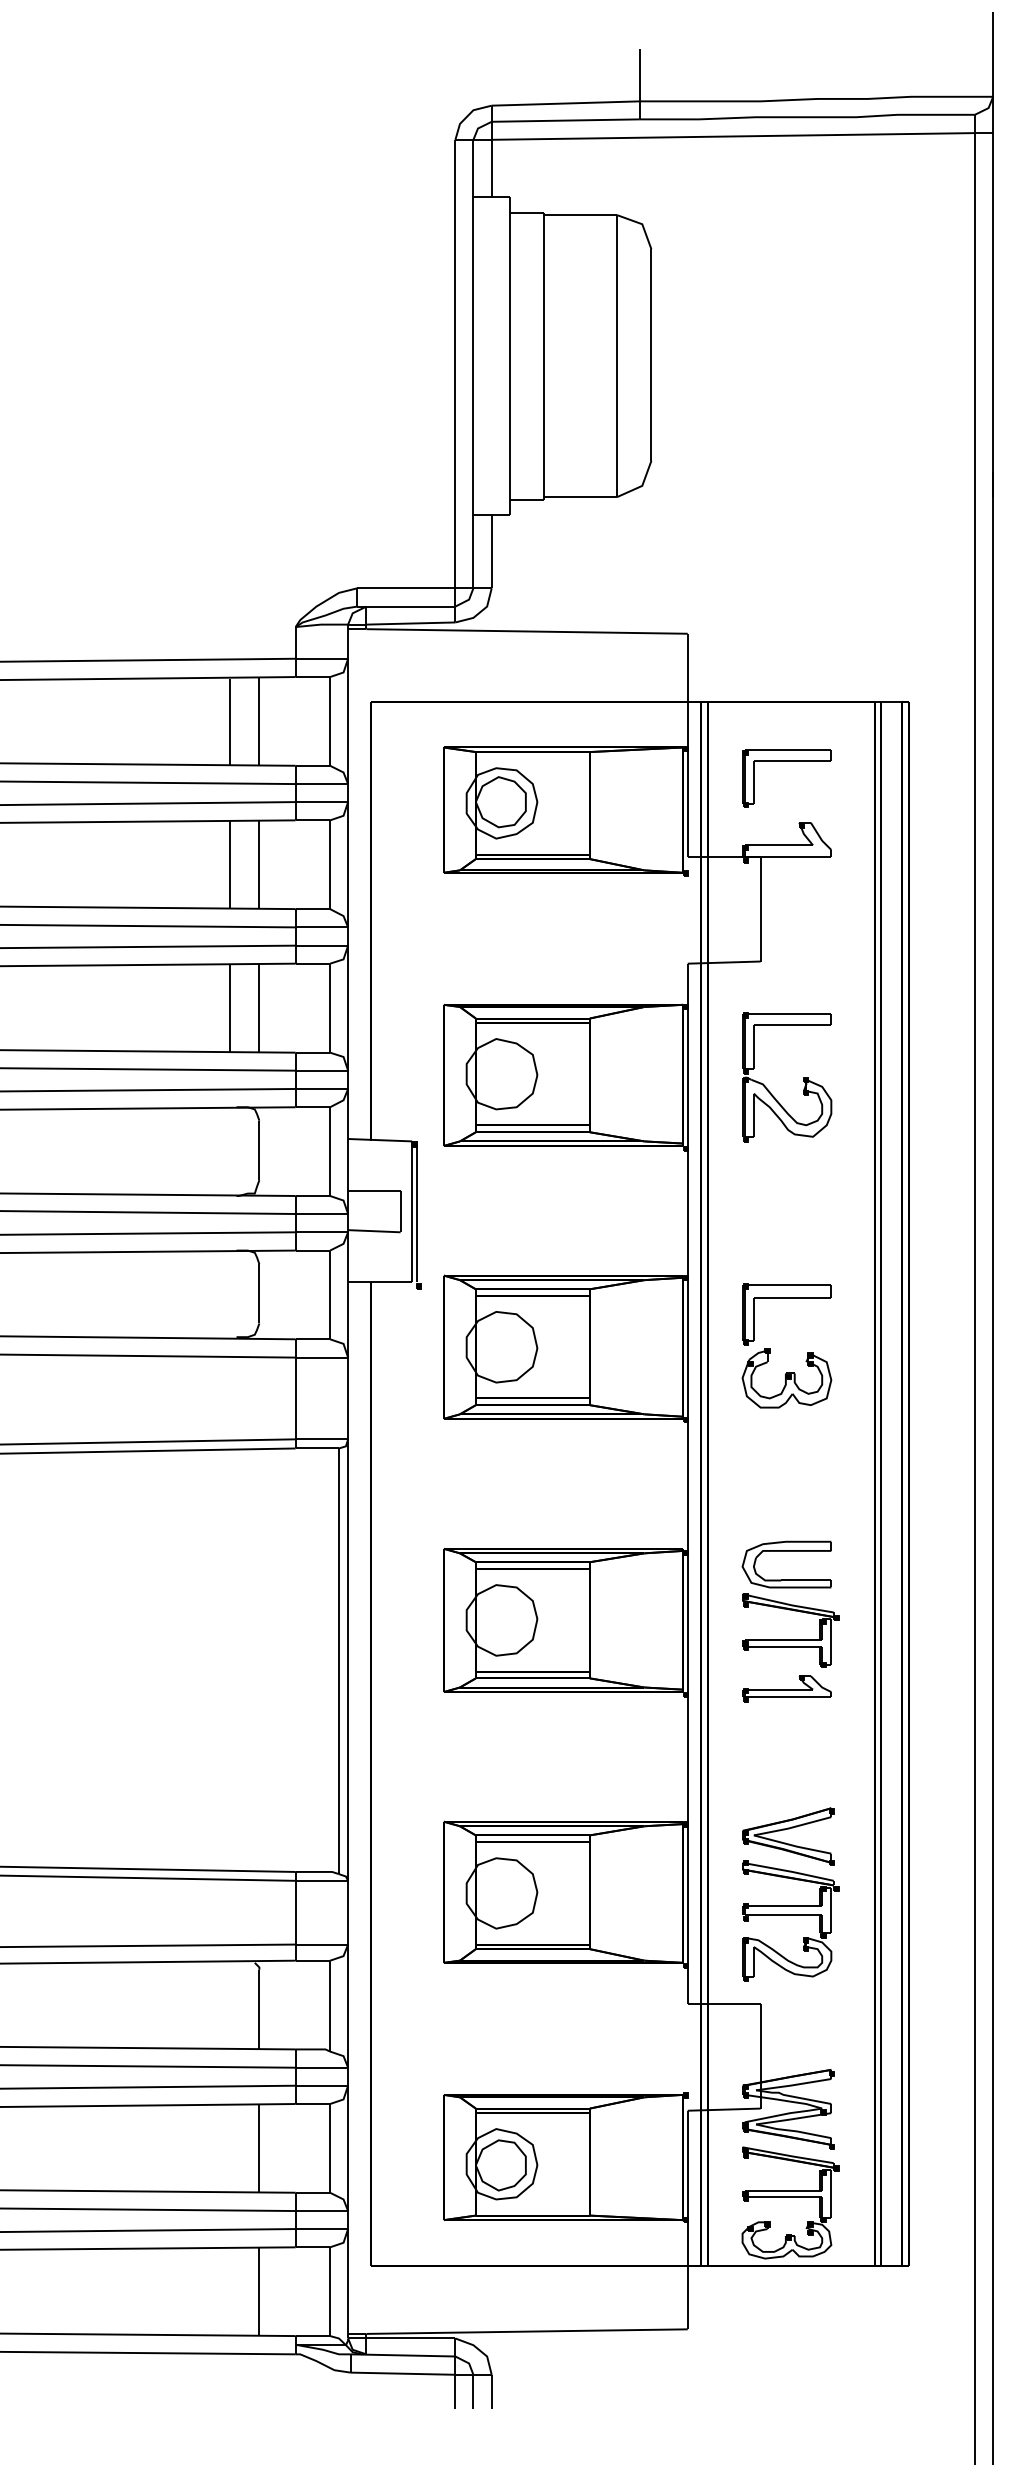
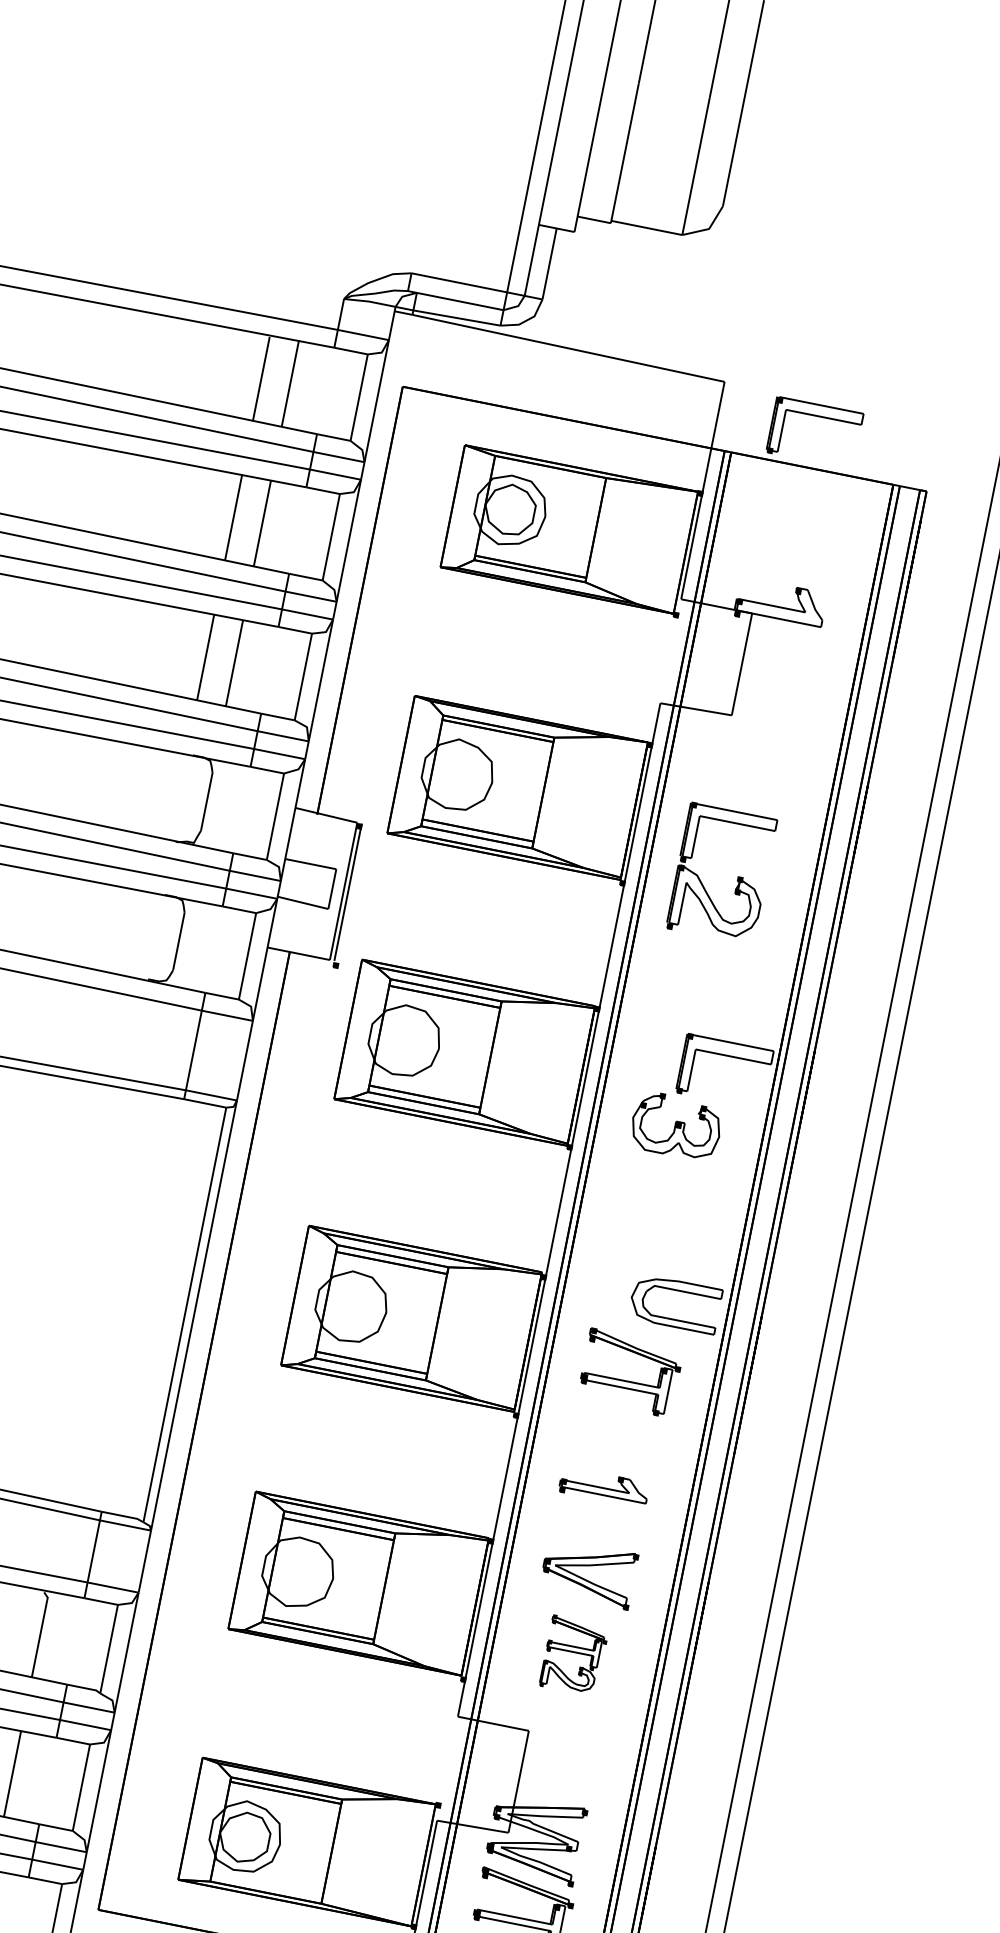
part: (786, 761) -> (817, 416), moved
part: (803, 1077) -> (737, 876), moved
part: (786, 1298) -> (727, 1055), moved
part: (786, 1551) -> (677, 1291), moved
part: (786, 1688) -> (603, 1487), moved
part: (790, 1920) -> (574, 1655), size x0.6

